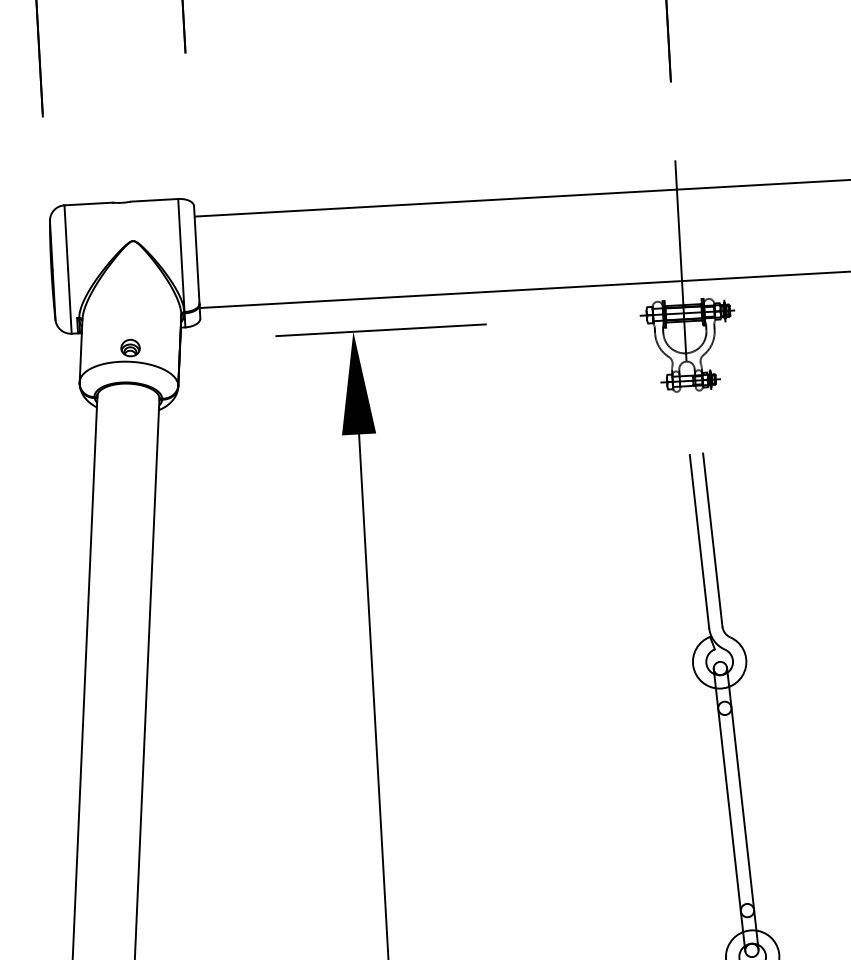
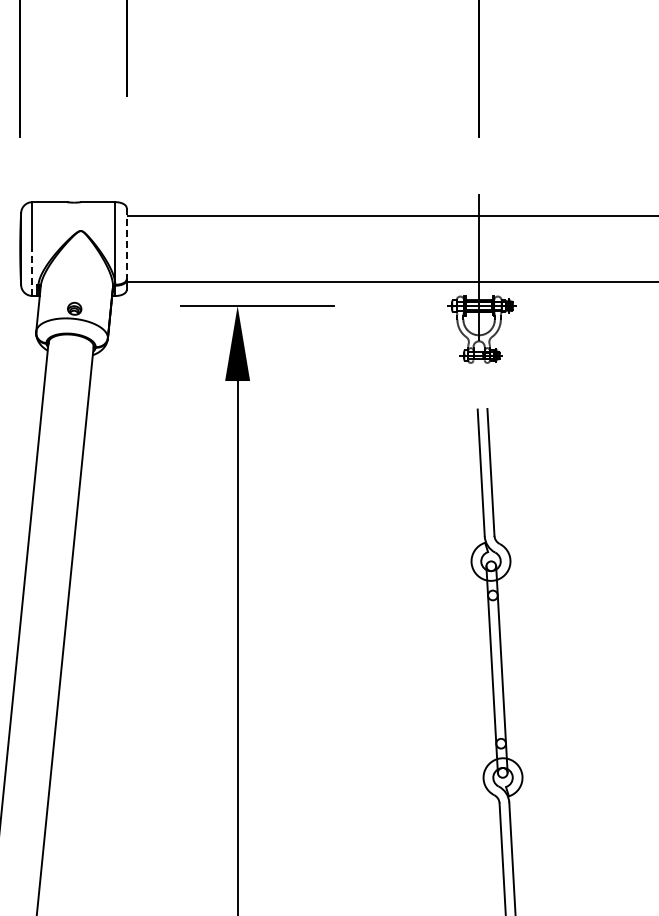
line: (196, 254) -> (126, 243), solid -> dashed
line: (70, 301) -> (32, 272), solid -> dashed

